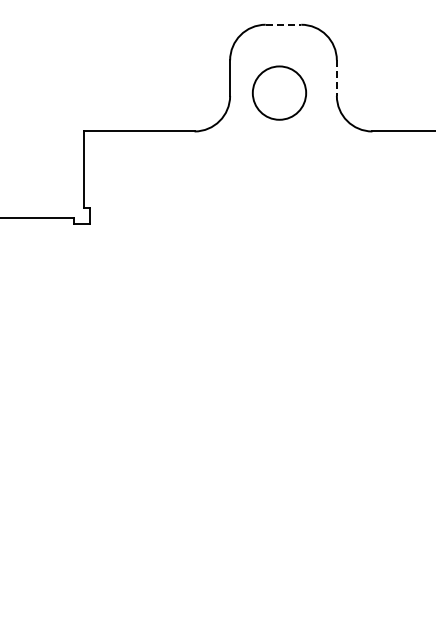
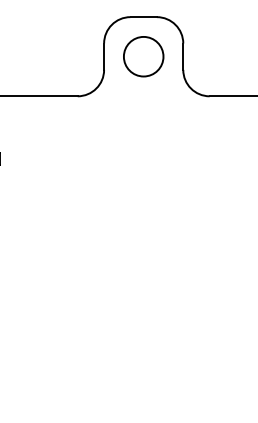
line: (283, 24) -> (143, 16), dashed -> solid
line: (336, 78) -> (183, 56), dashed -> solid
circle: (279, 92) -> (143, 56), moved

